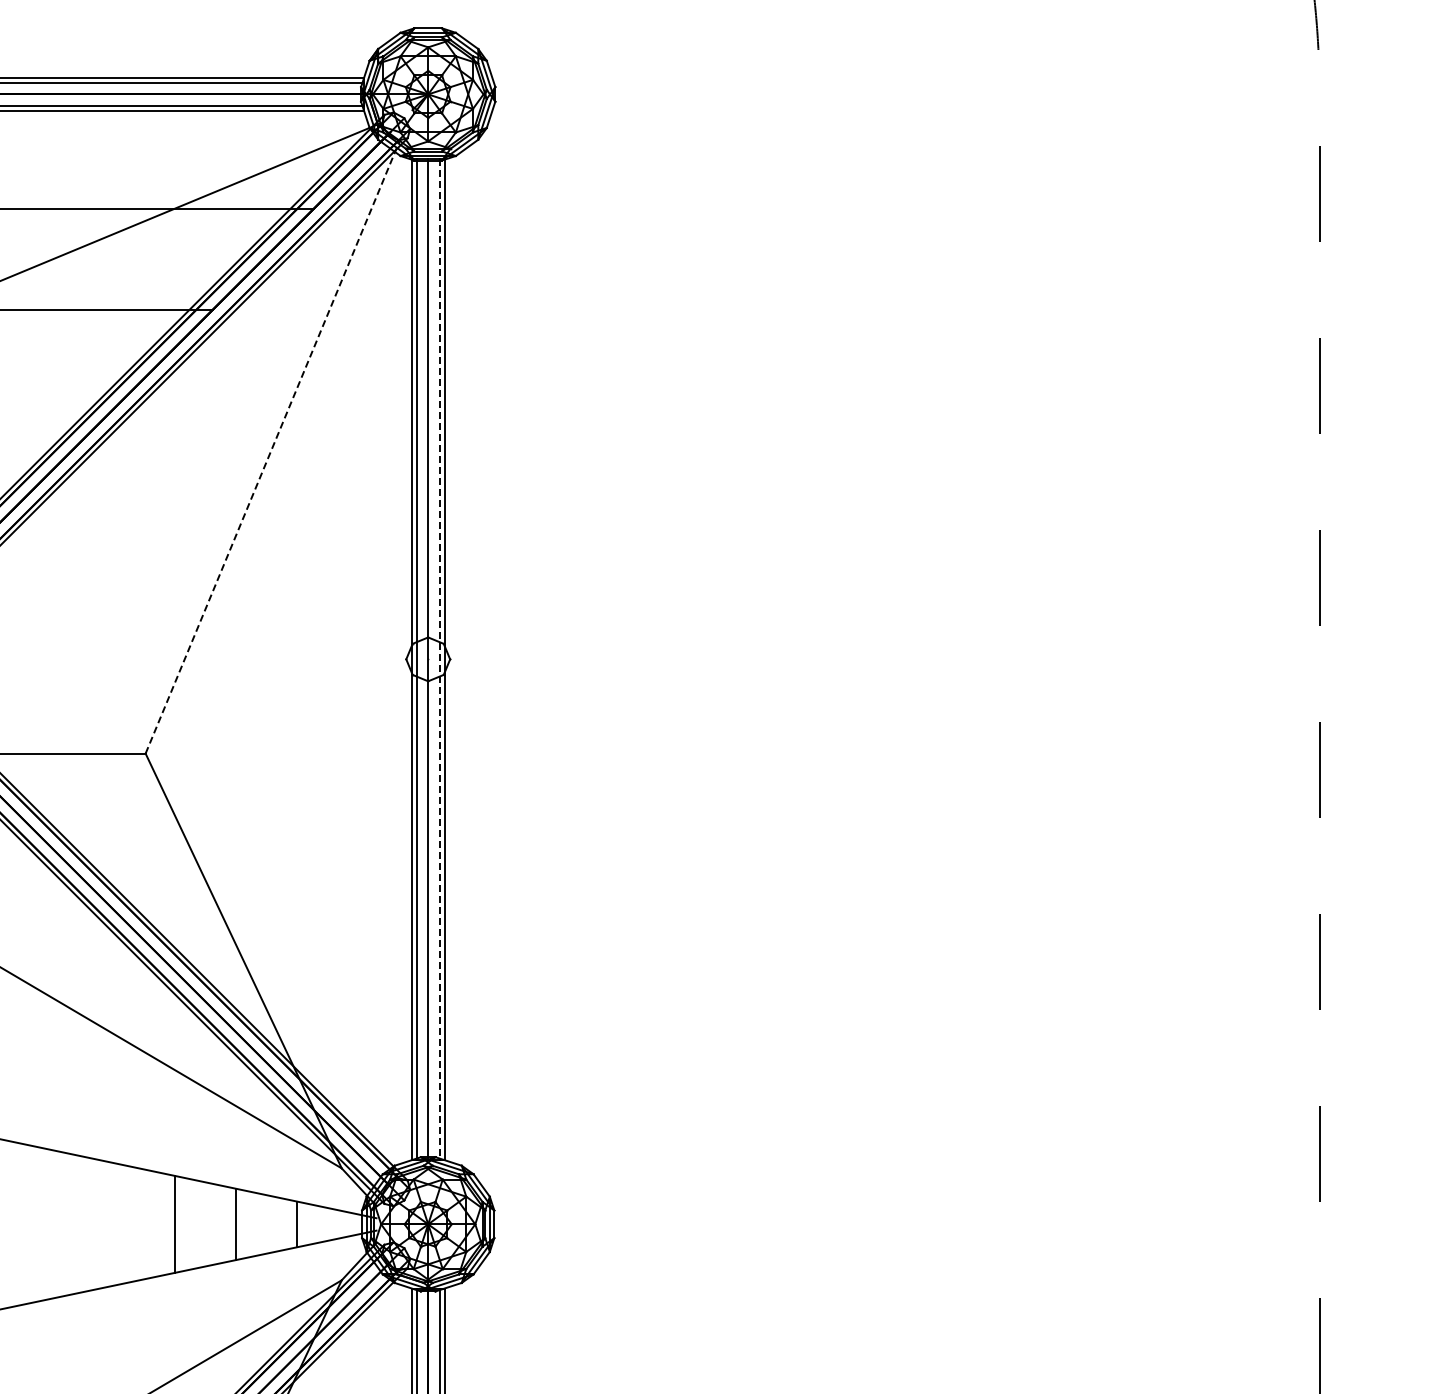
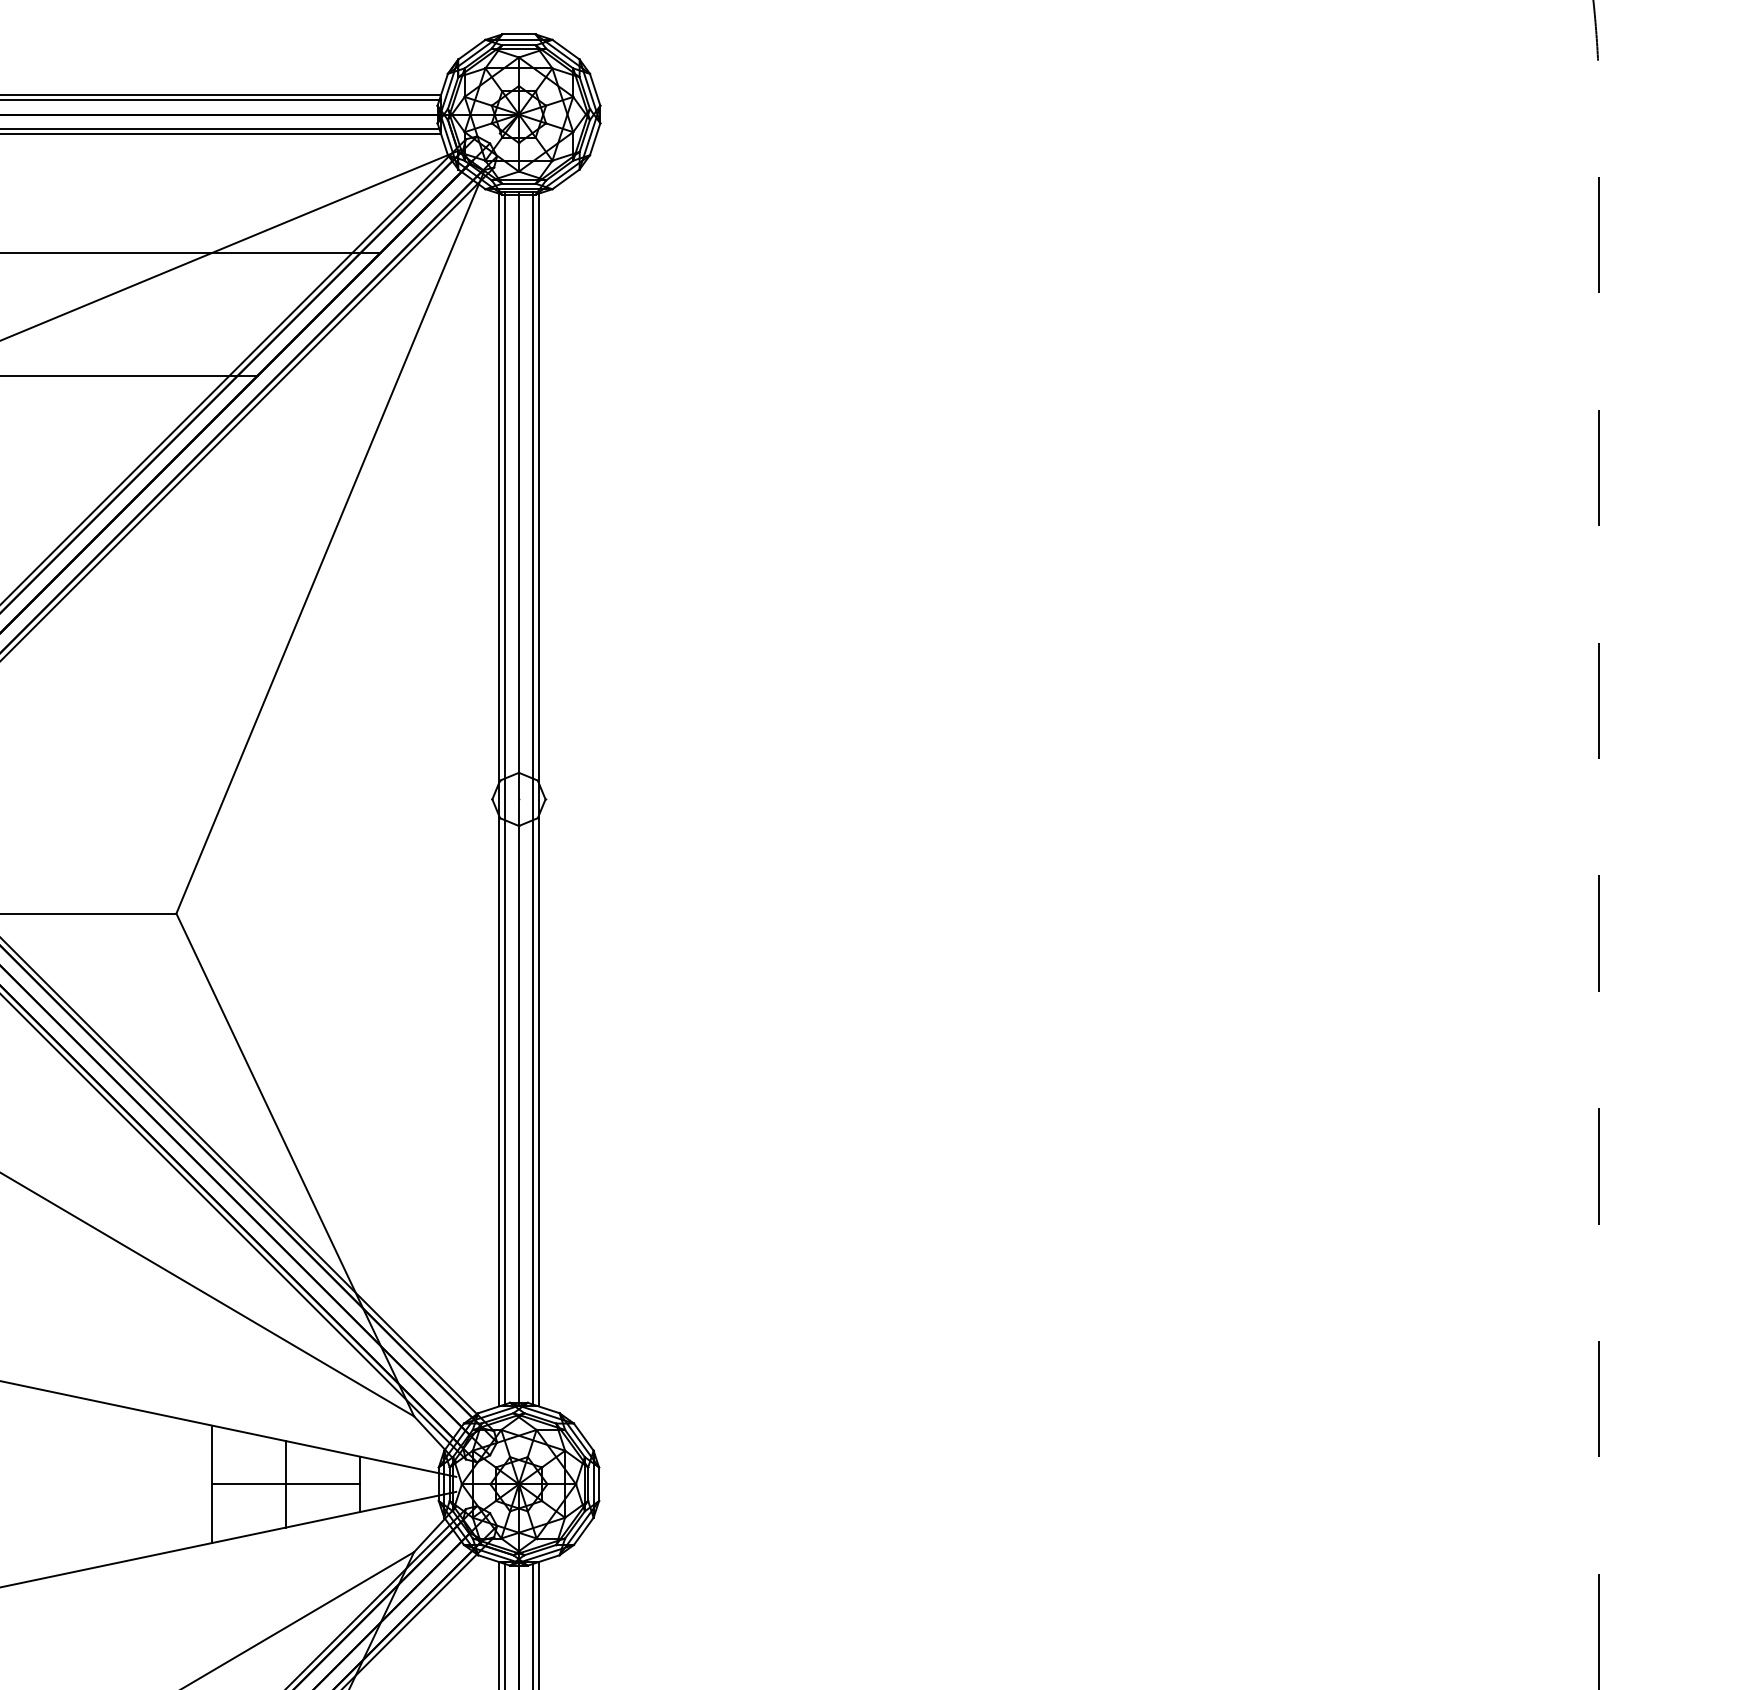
line: (272, 447) -> (330, 542), dashed -> solid
line: (439, 659) -> (532, 799), dashed -> solid
line: (235, 1224) -> (285, 1484), added

